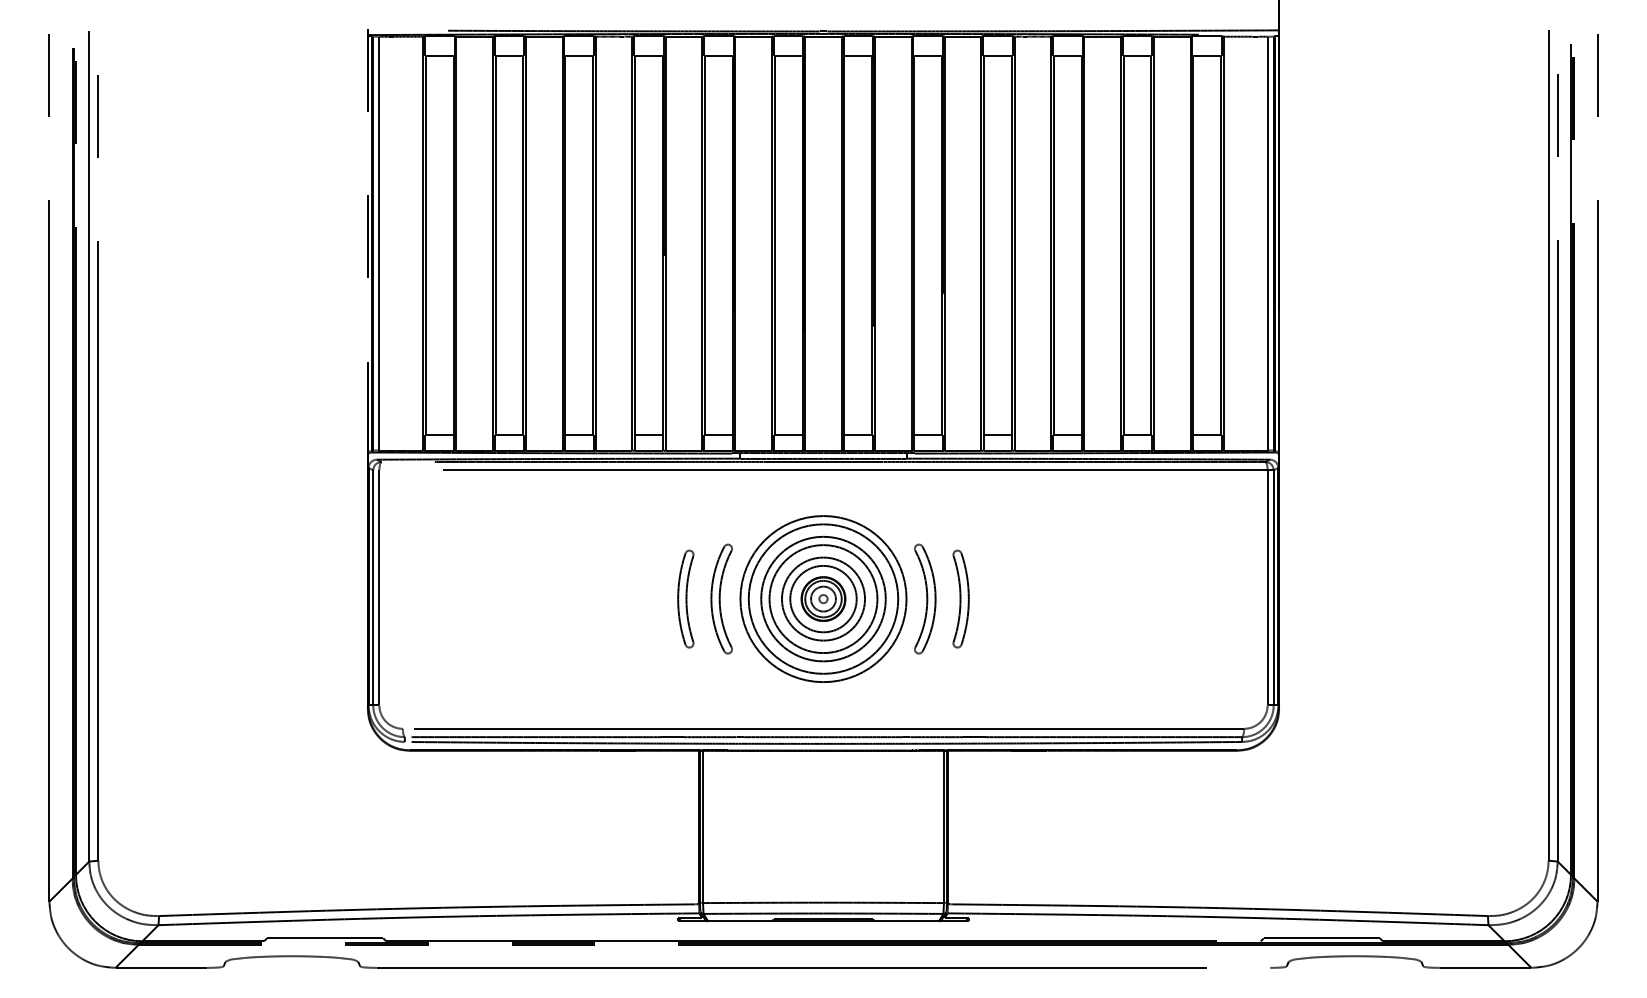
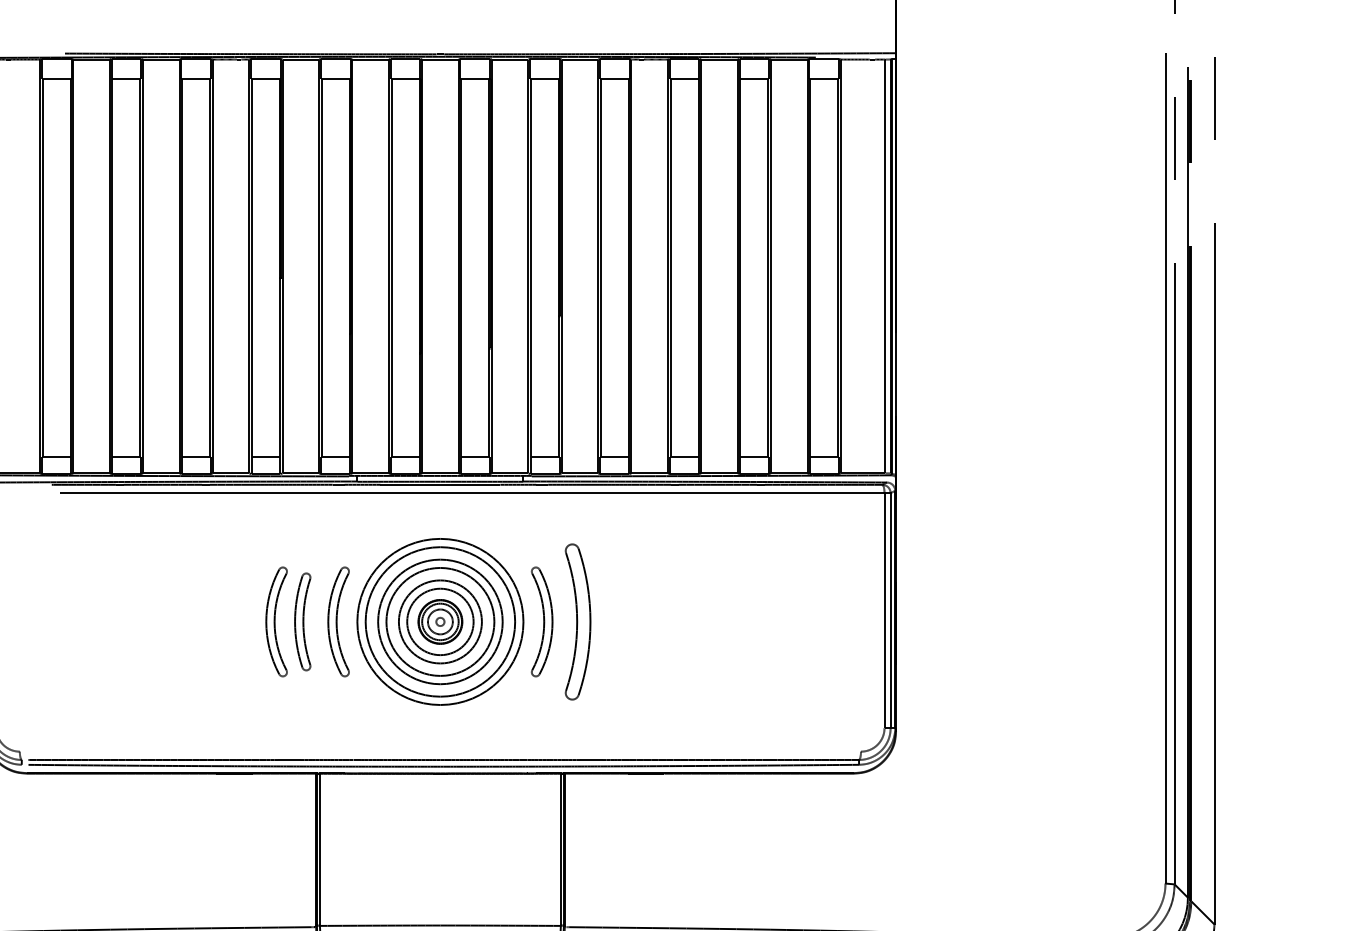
part: (659, 598) -> (276, 621), added
part: (960, 598) -> (577, 621), size x1.6
line: (823, 728) -> (440, 751), removed

